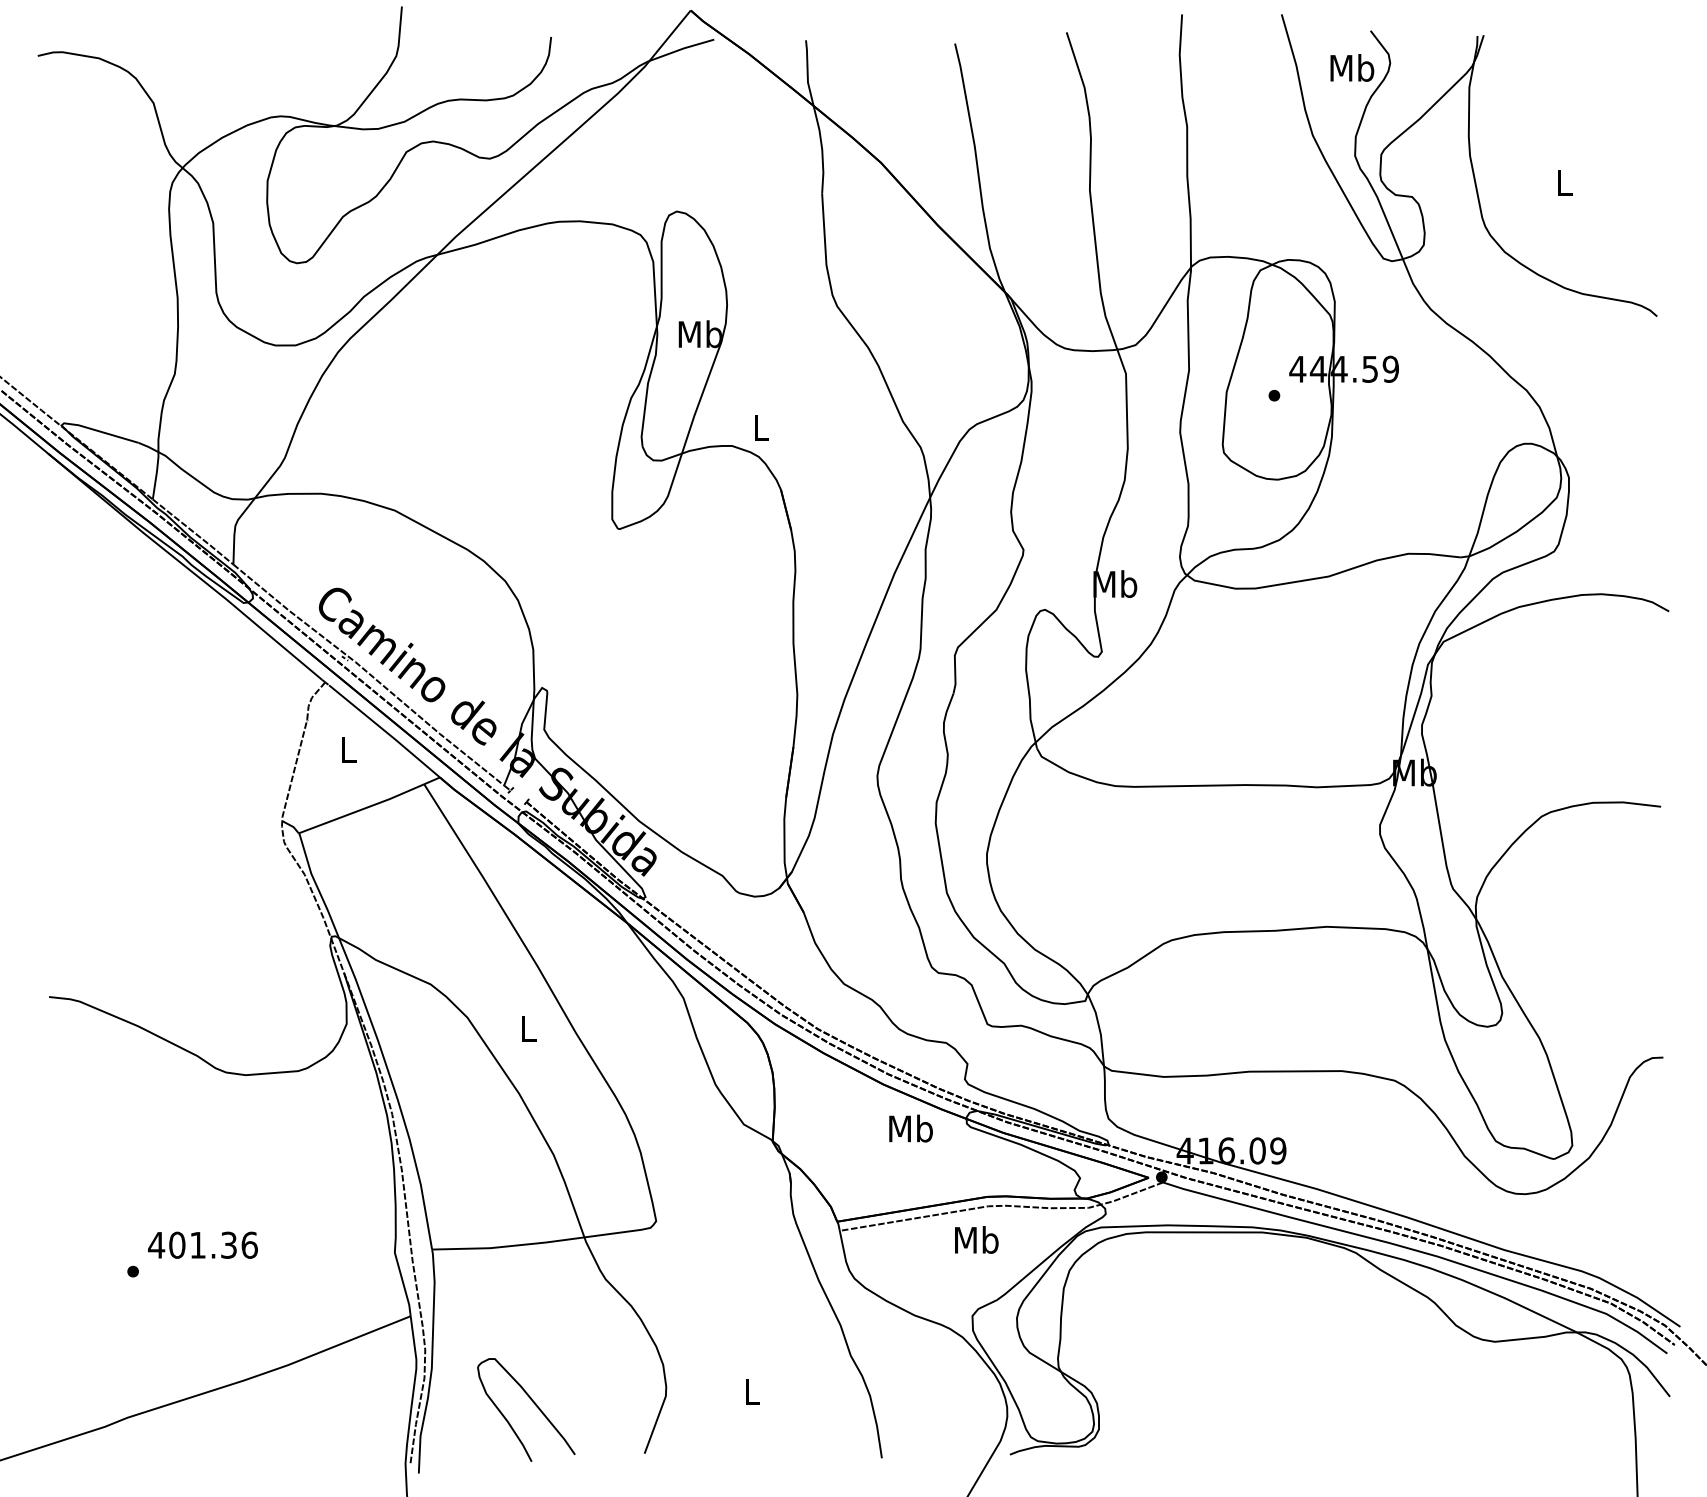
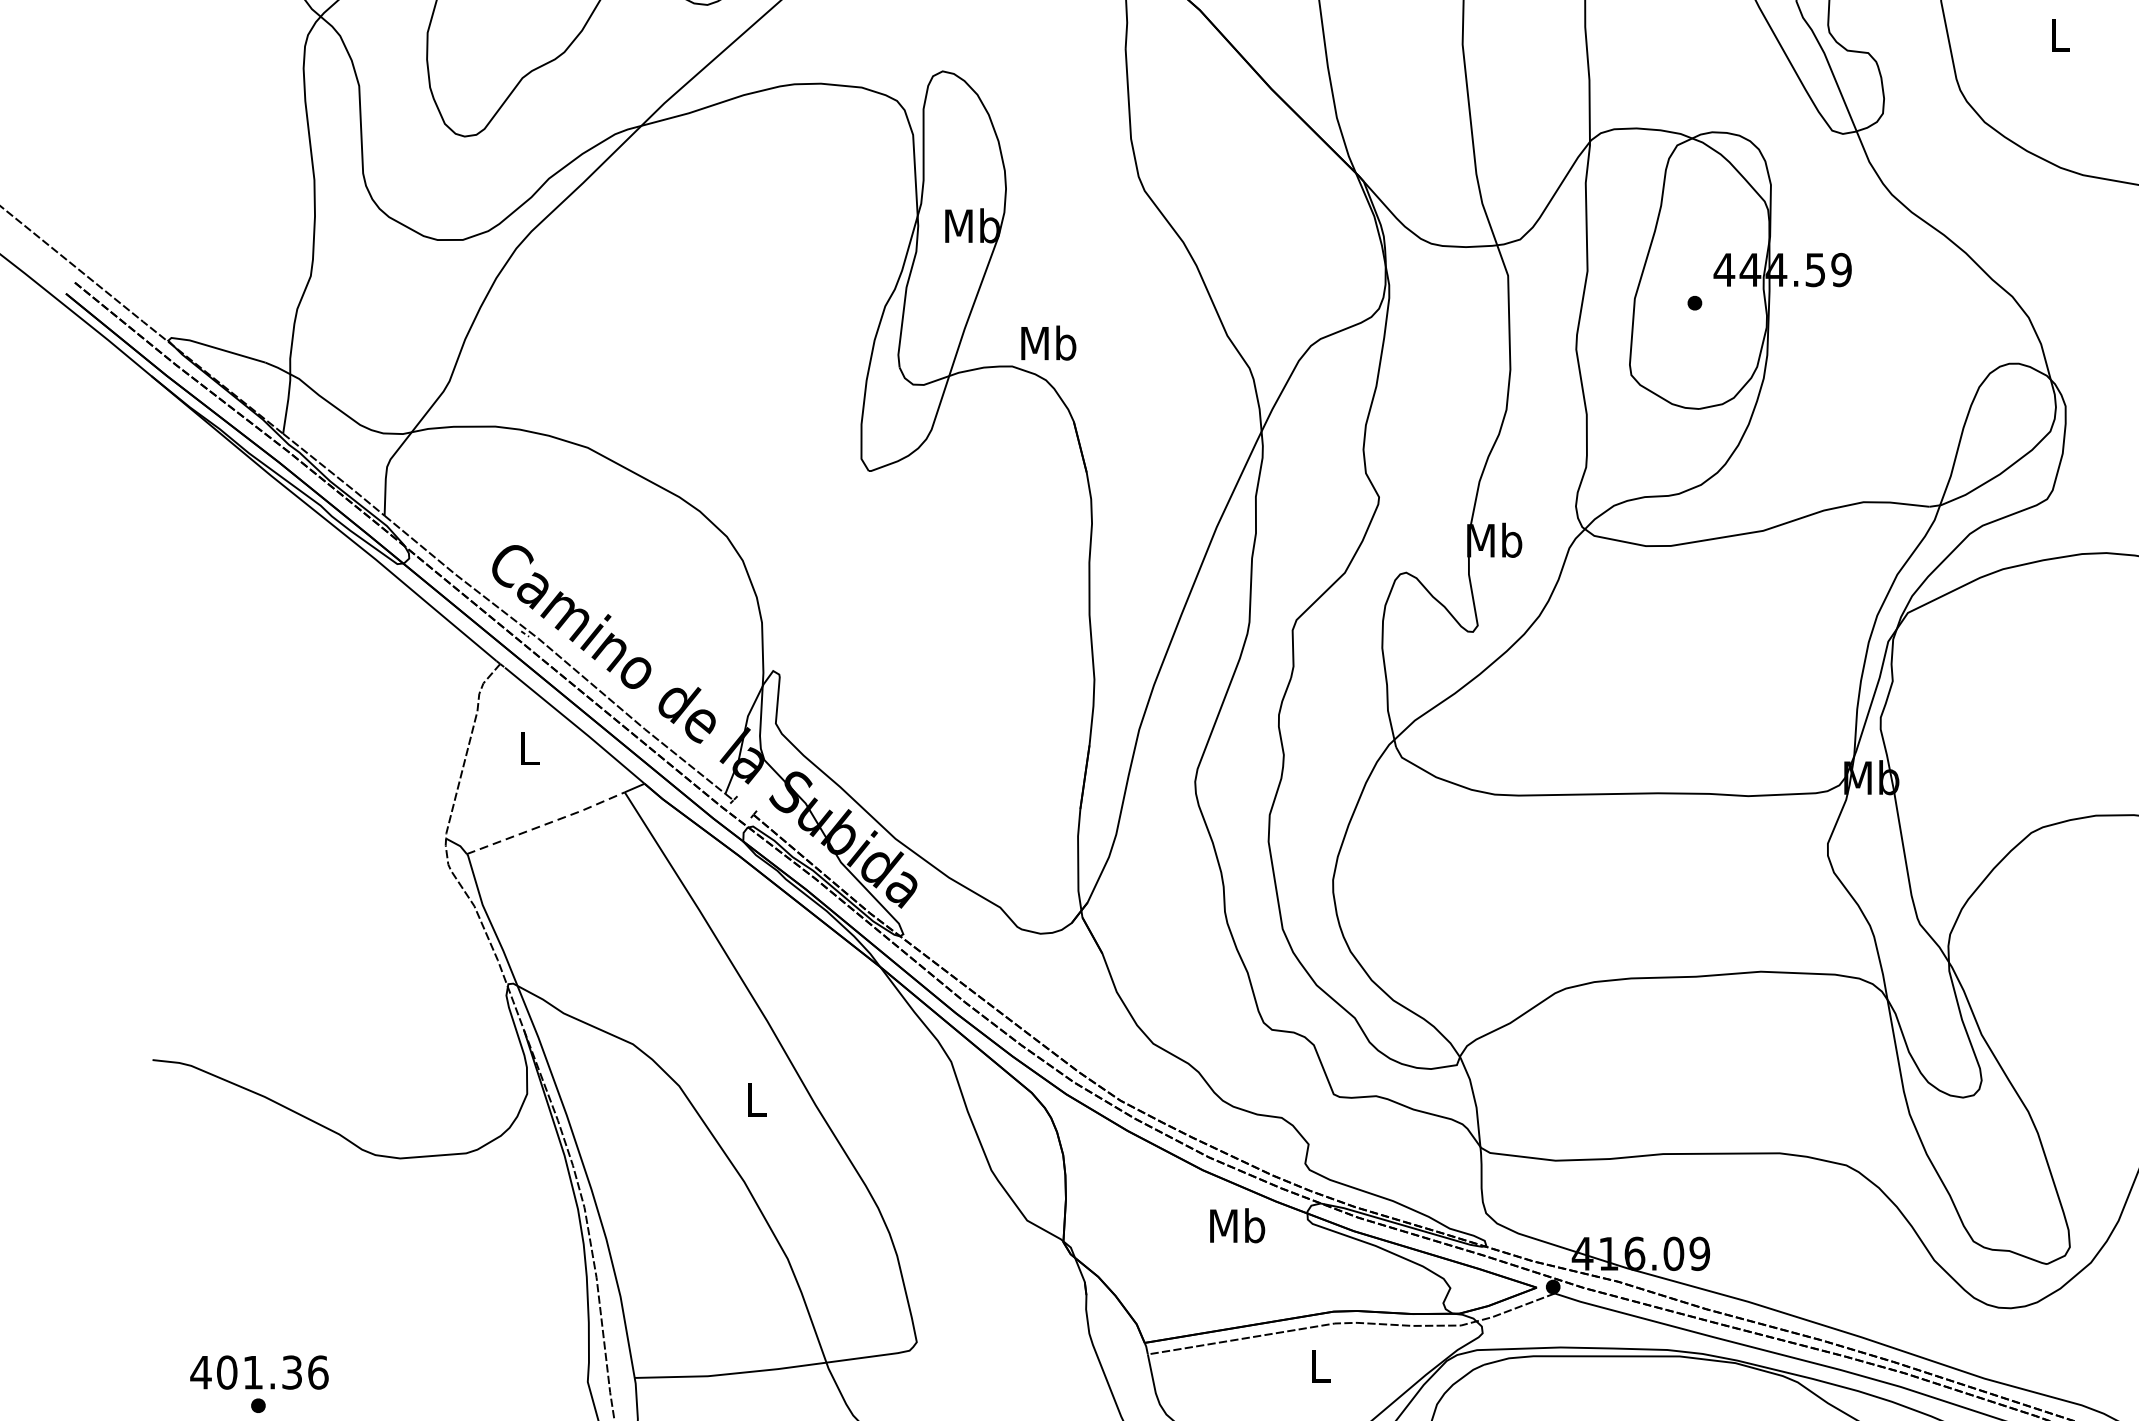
text: (760, 427) -> (1048, 343), L -> Mb
line: (362, 809) -> (547, 824), solid -> dashed
text: (976, 1239) -> (1319, 1365), Mb -> L
text: (202, 1244) -> (258, 1371), moved

